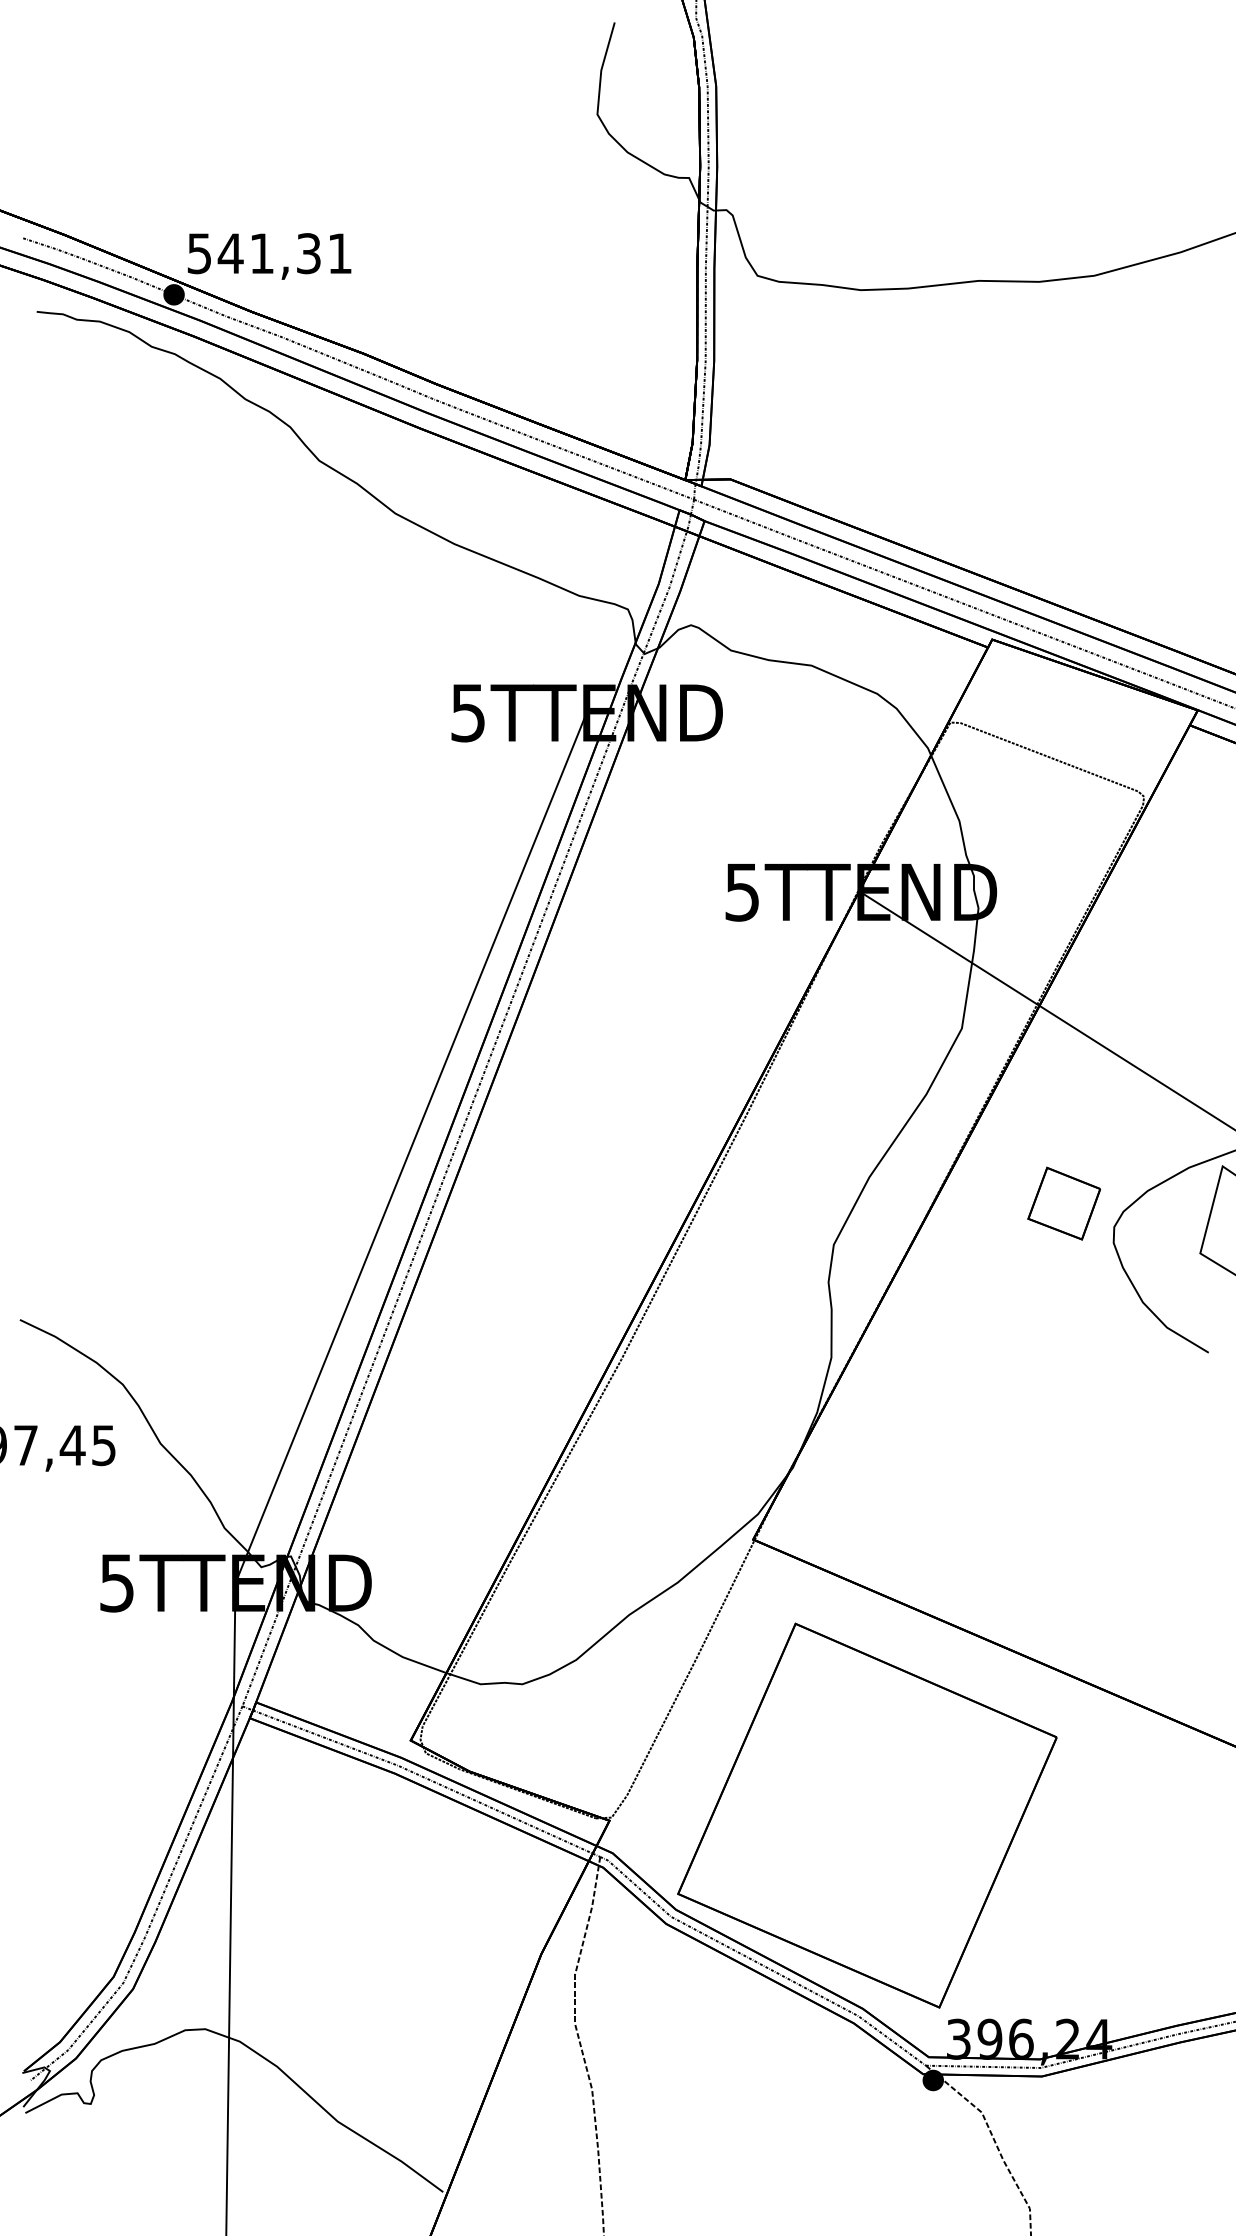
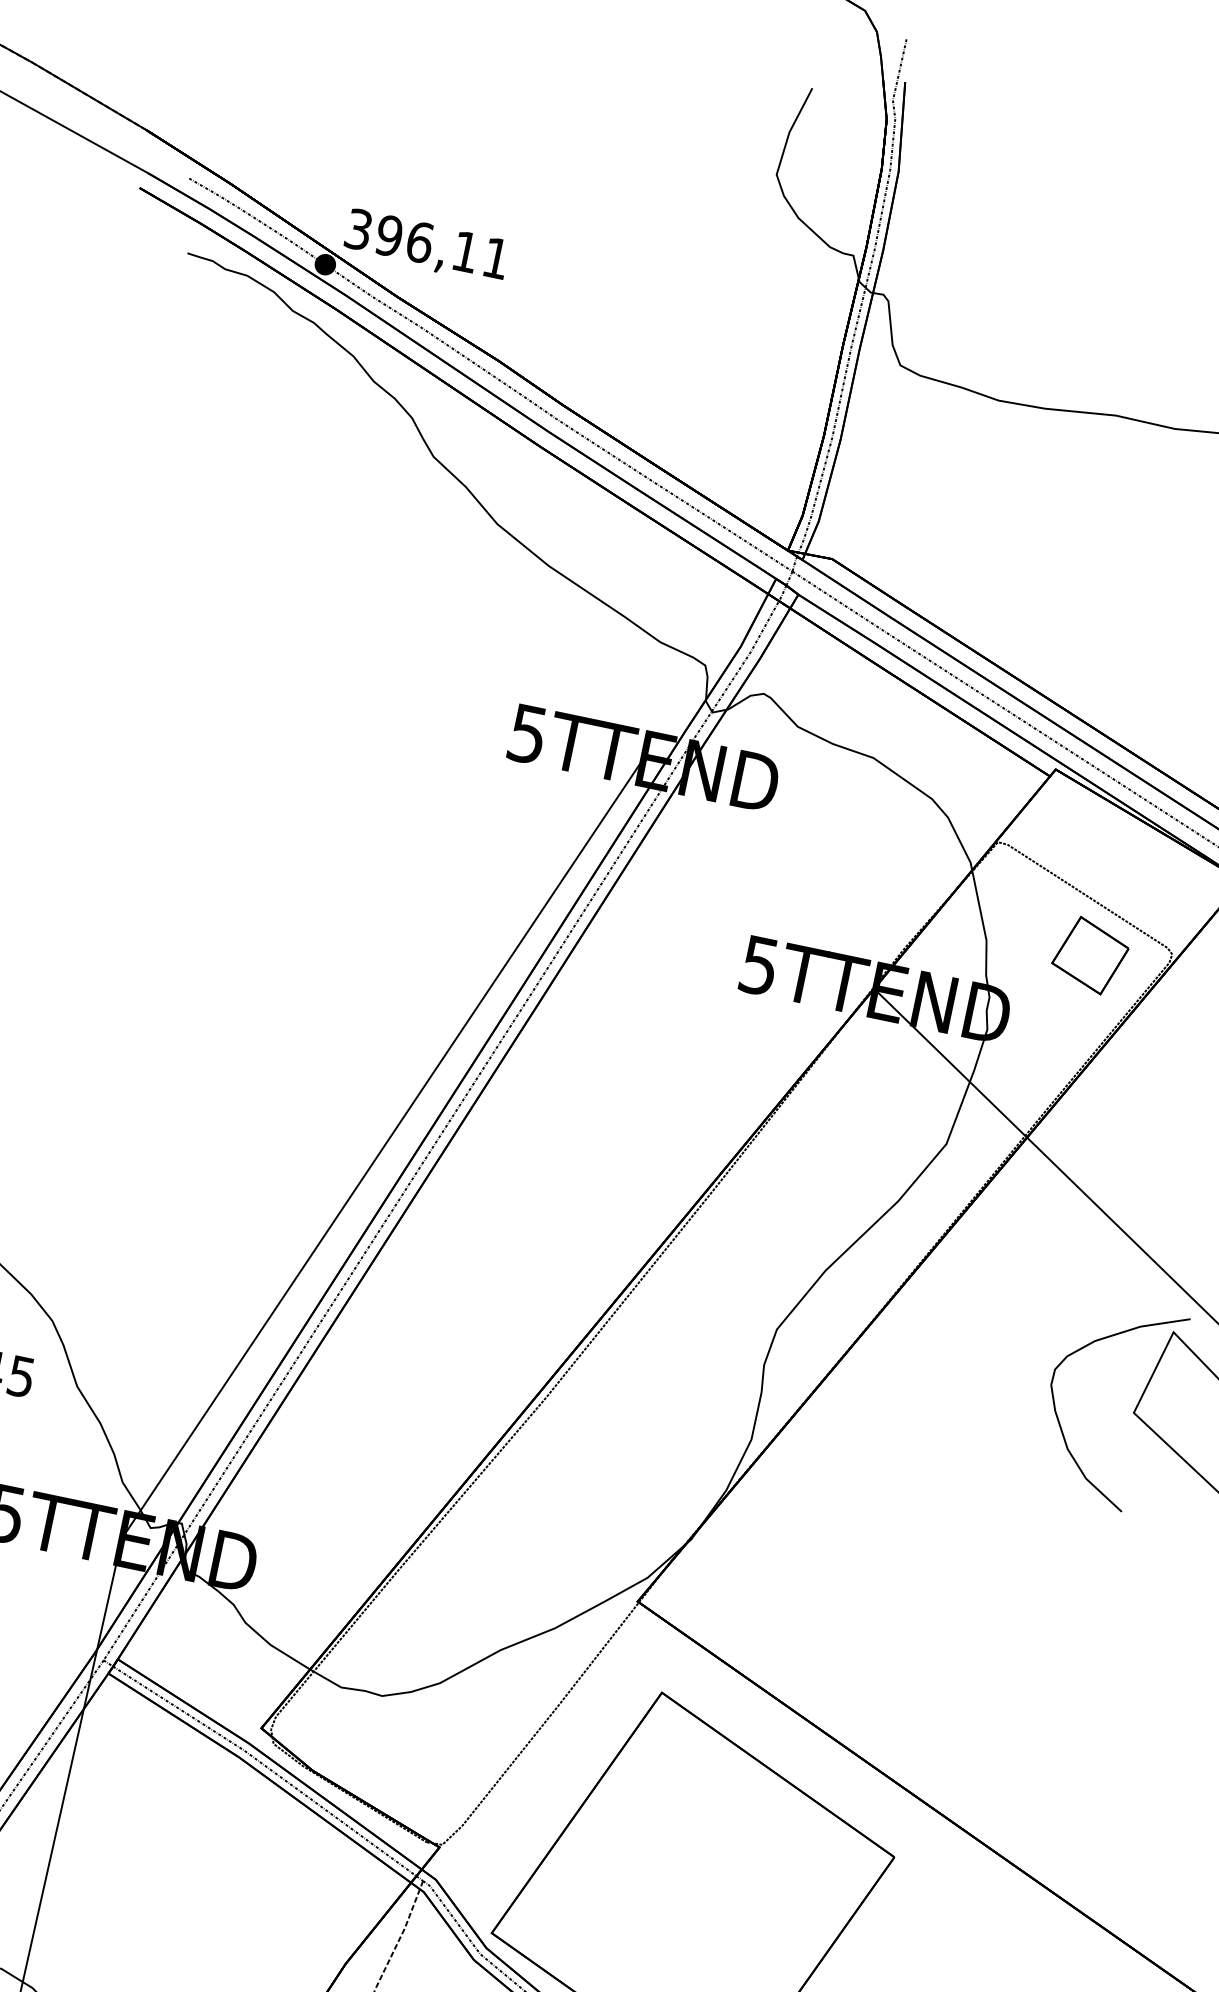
text: (254, 253) -> (412, 240), 541,31 -> 396,11
part: (1064, 1203) -> (1090, 955), moved

